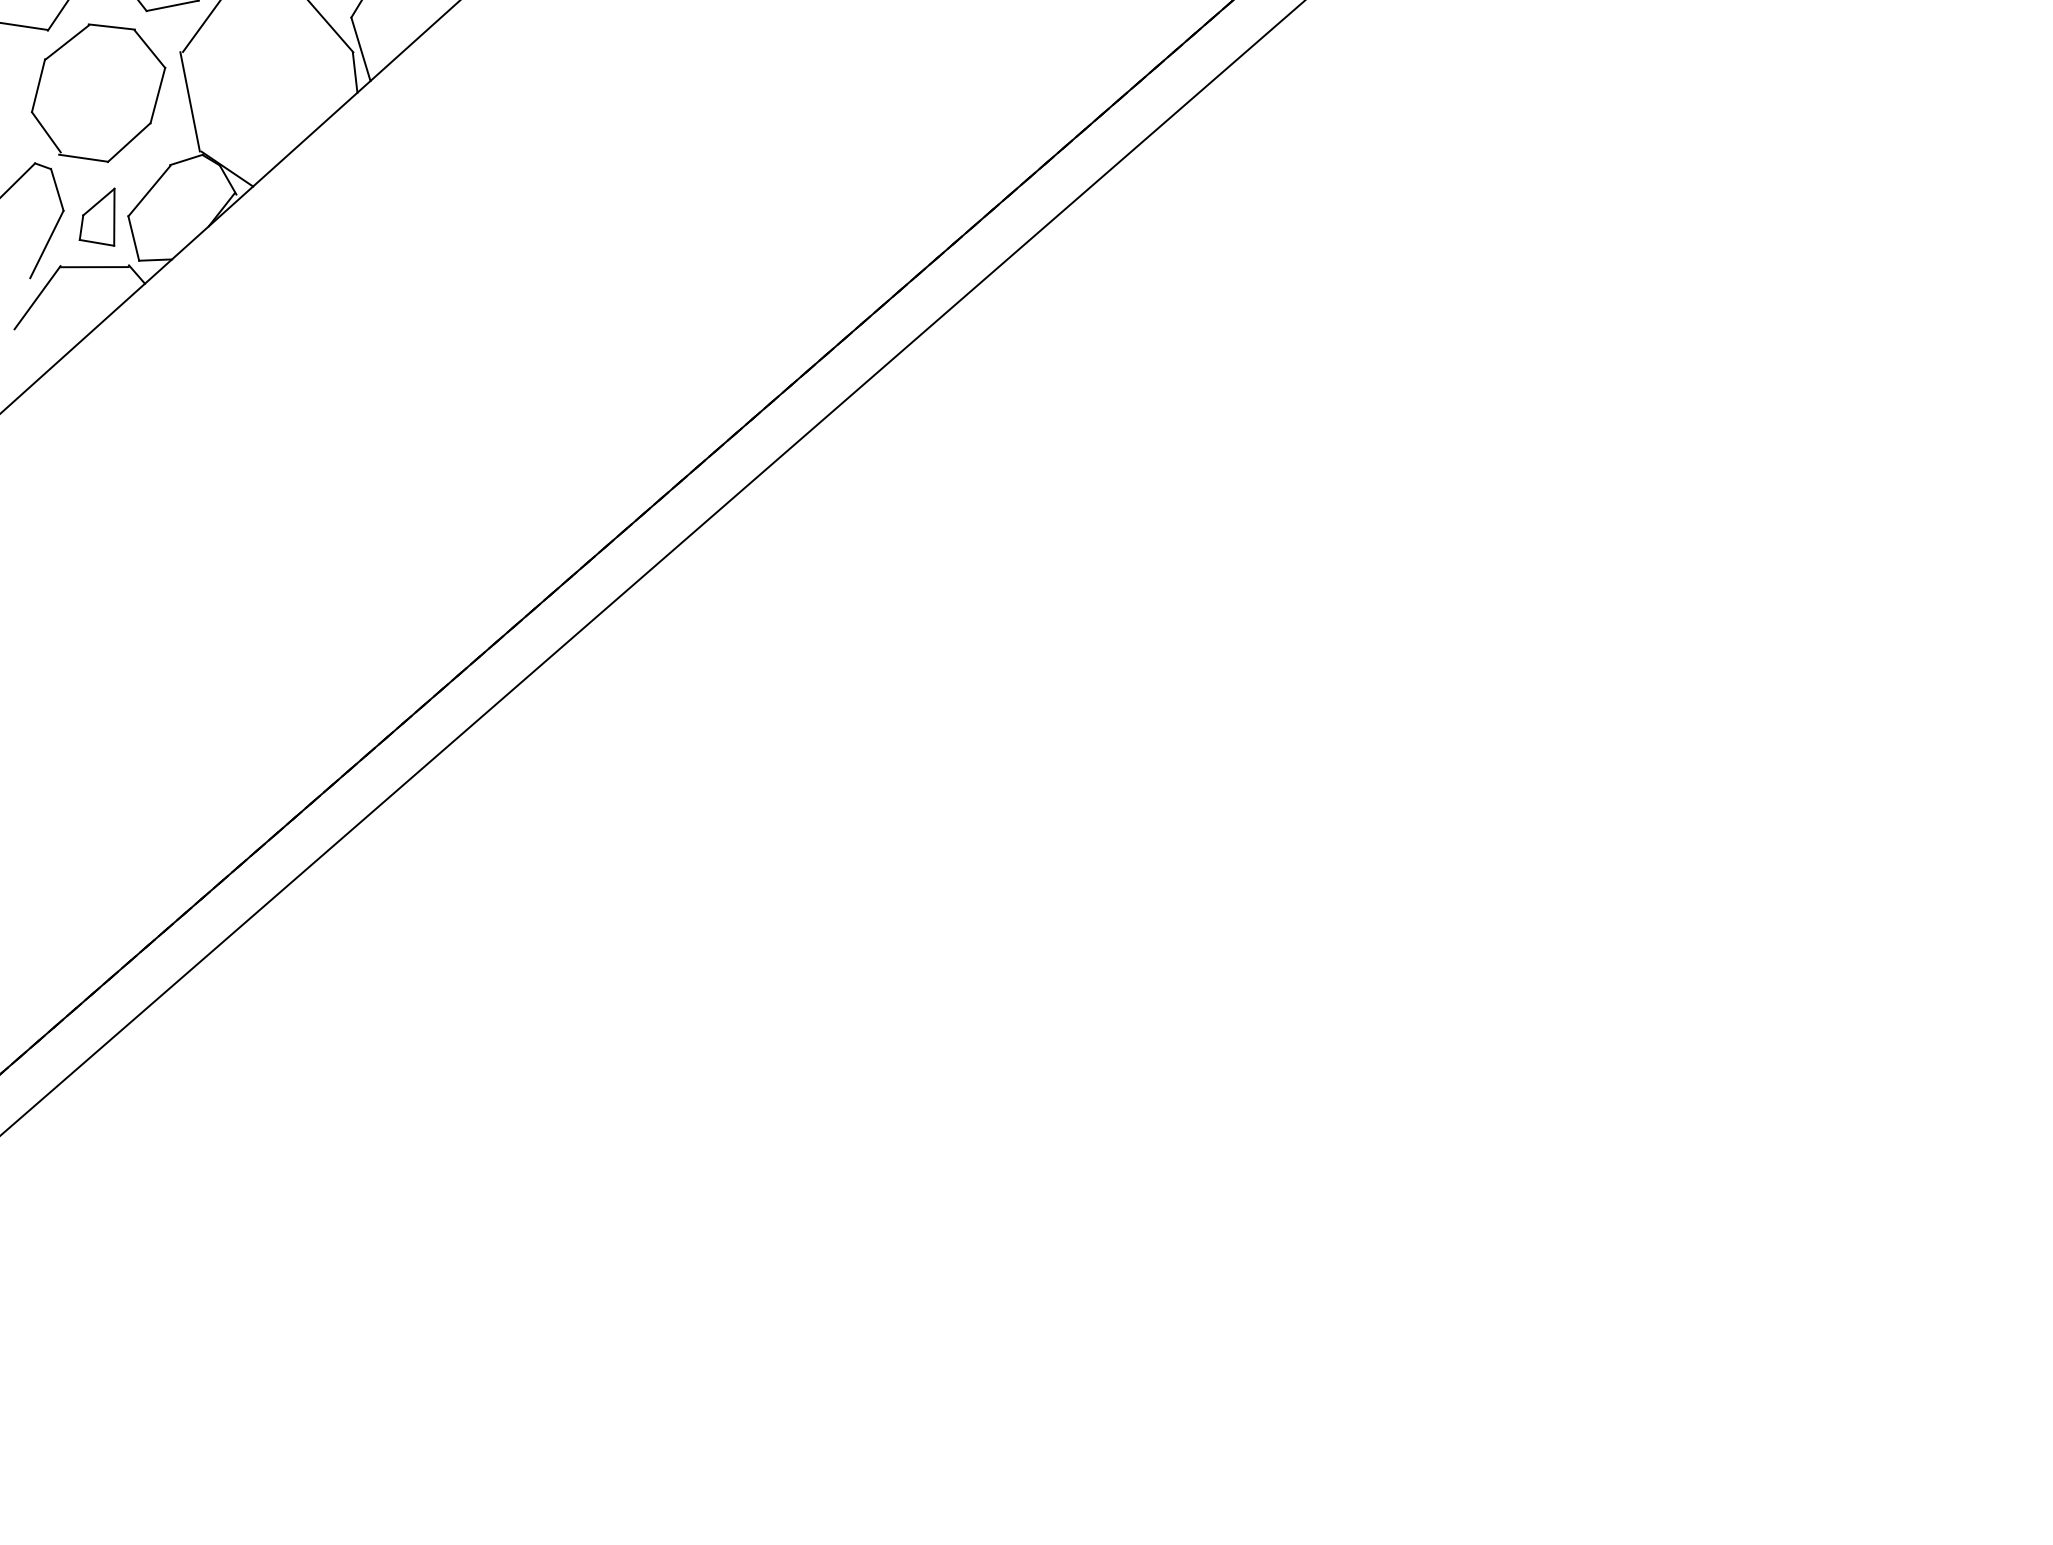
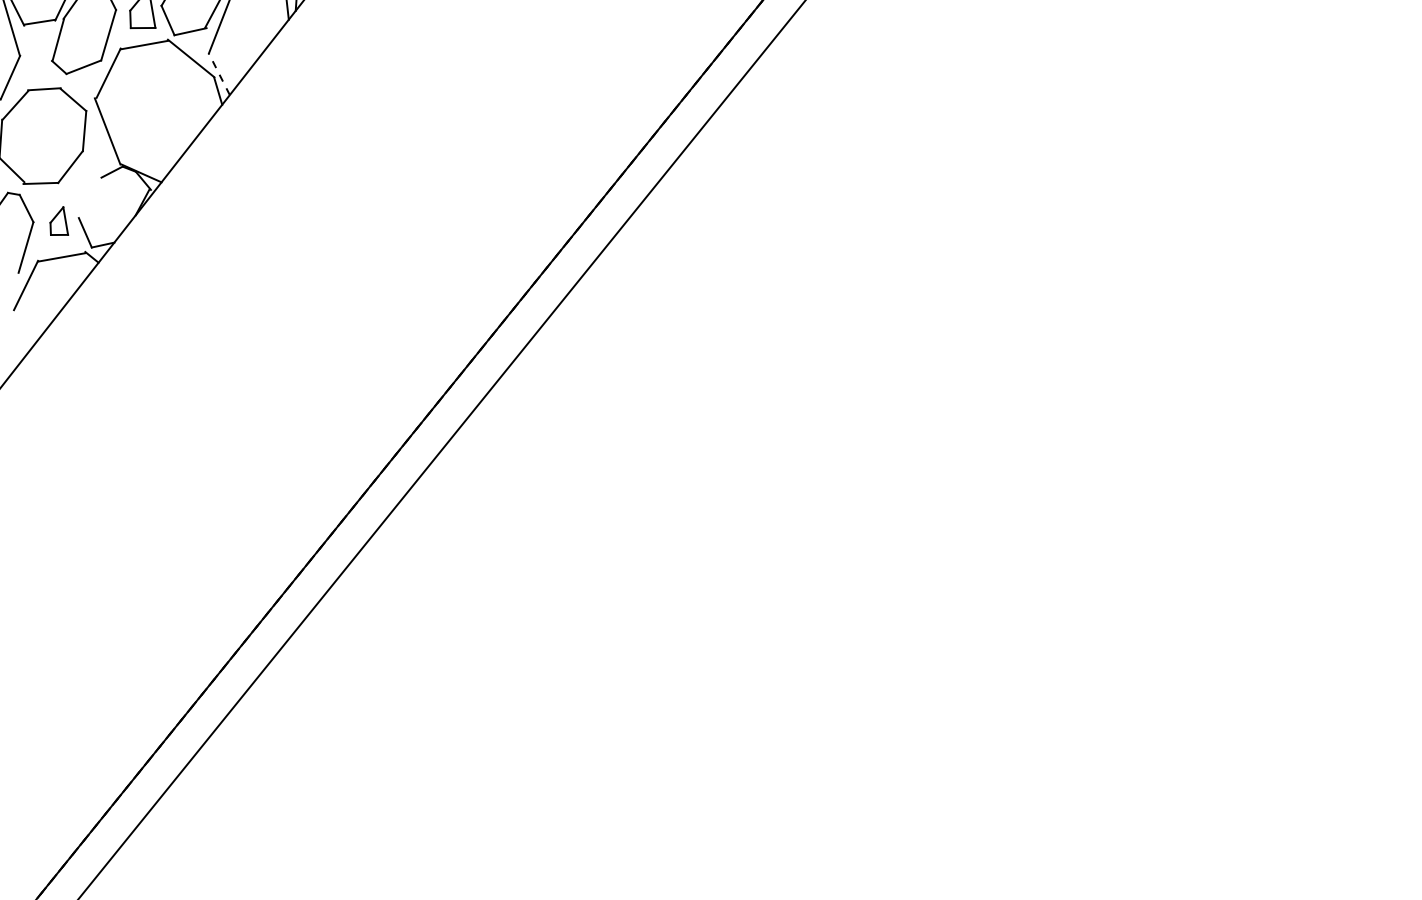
line: (360, 48) -> (218, 73), solid -> dashed
line: (149, 190) -> (90, 197), removed
part: (96, 216) -> (56, 222), size x0.7

